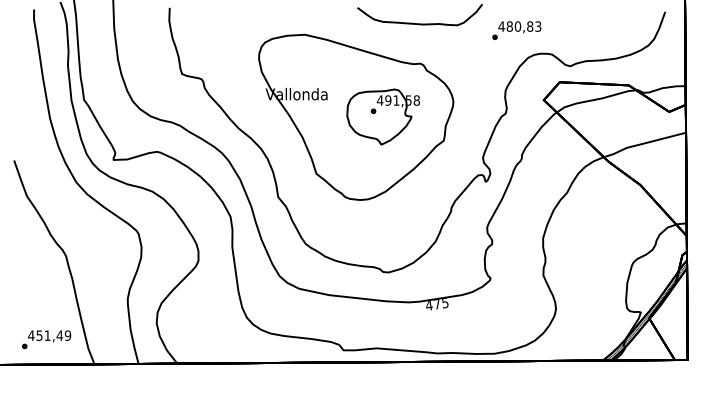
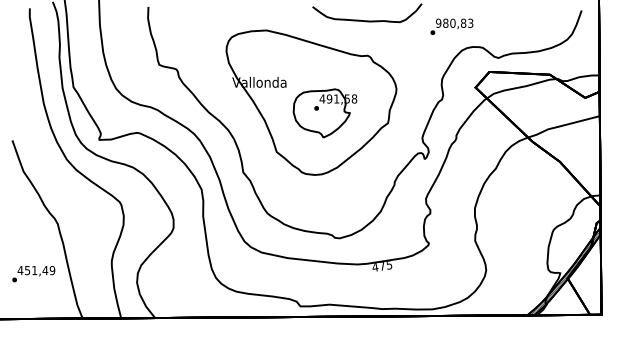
text: (501, 25) -> (438, 22), 480,83 -> 980,83
part: (382, 117) -> (324, 113), moved
text: (46, 340) -> (33, 274), moved

